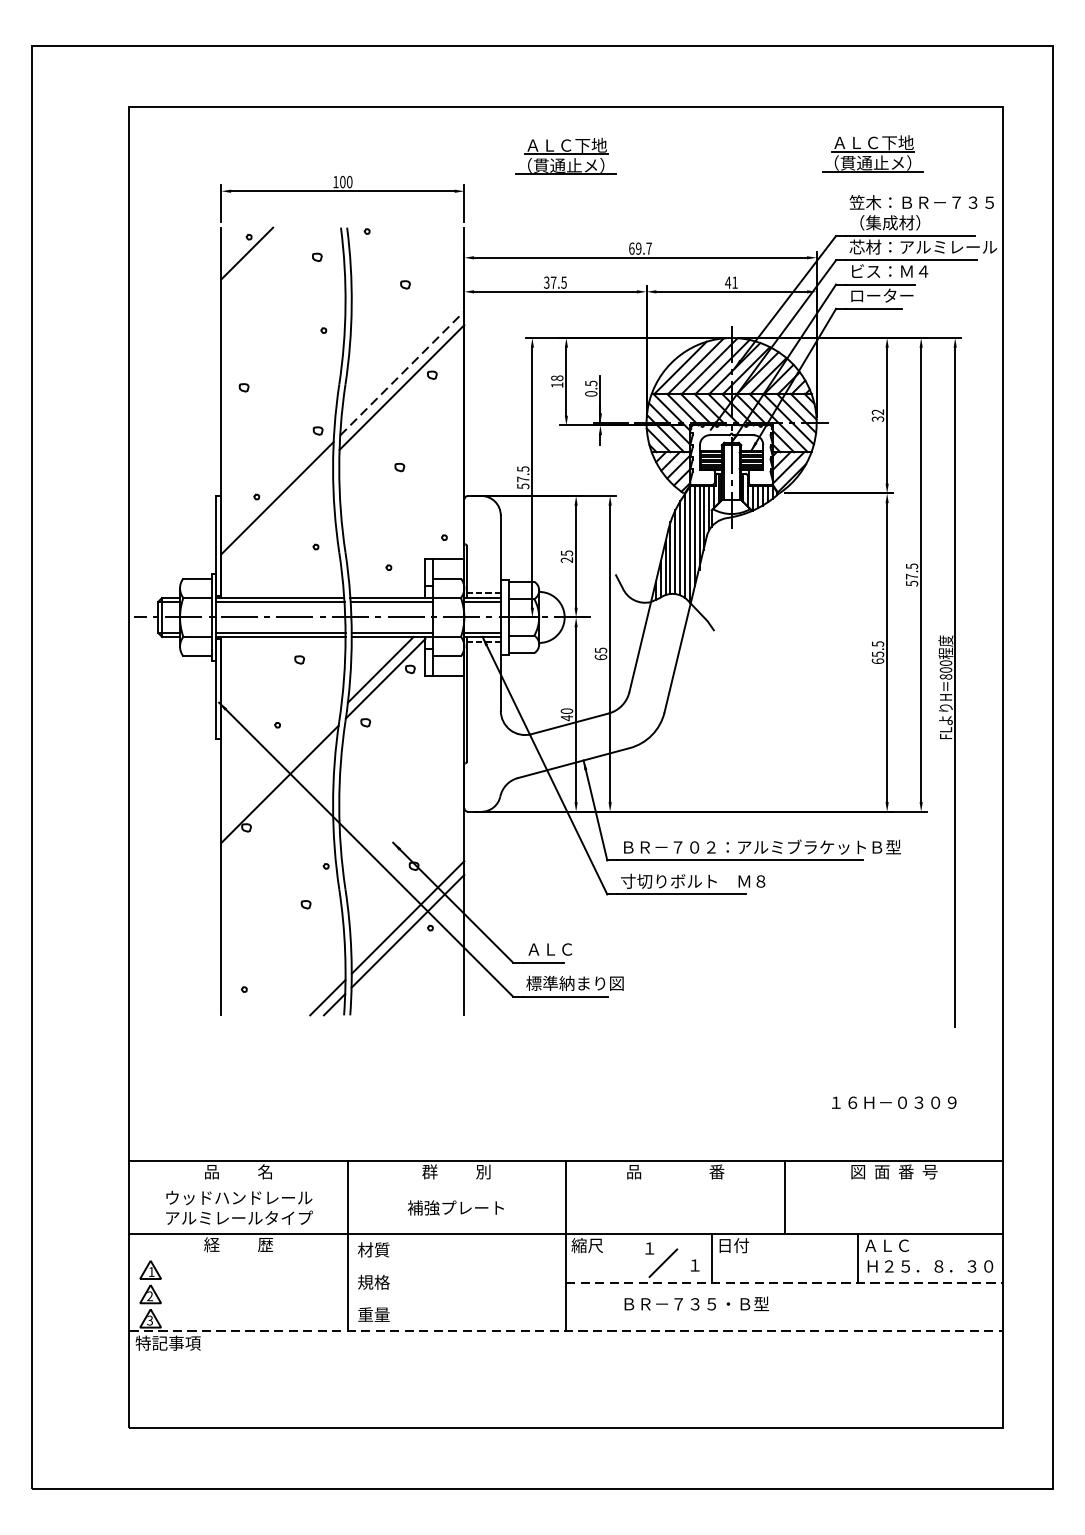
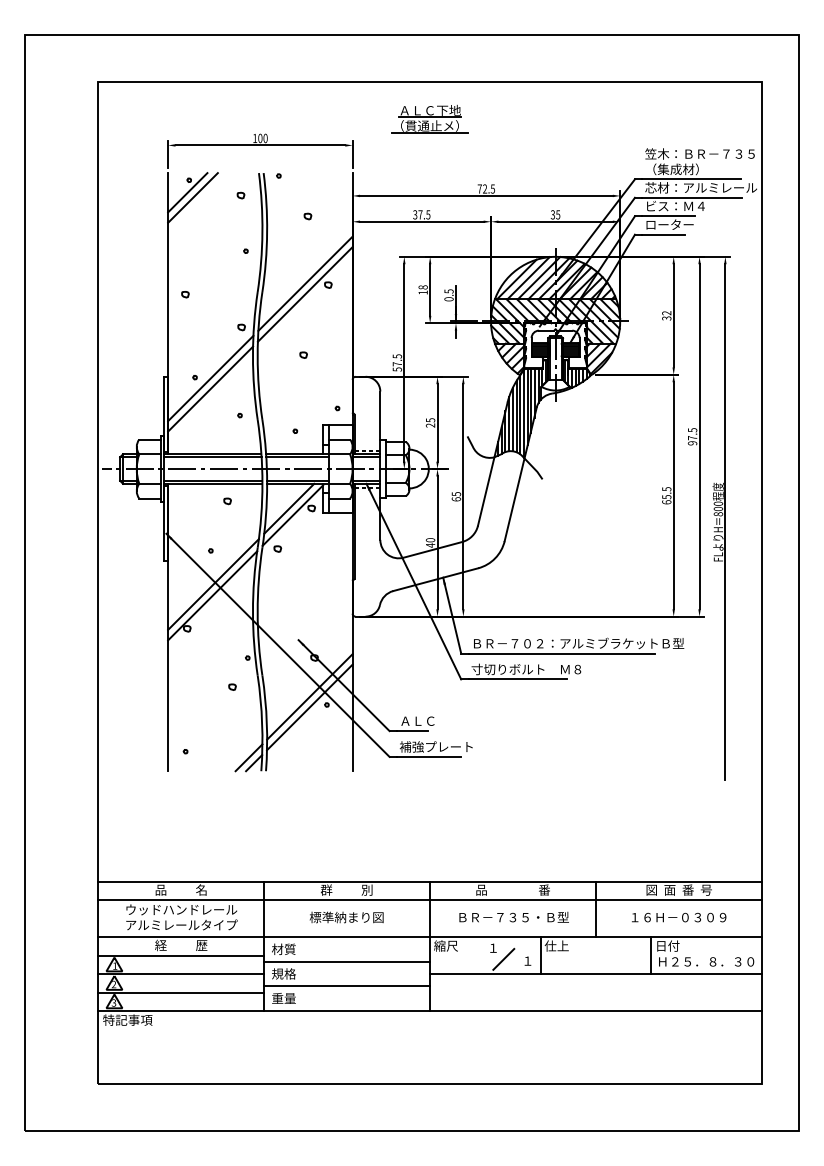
part: (872, 153) -> (662, 116), removed
text: (640, 247) -> (486, 188), 69.7 -> 72.5
line: (253, 259) -> (192, 197), added
text: (731, 282) -> (555, 214), 41 -> 35
line: (402, 373) -> (305, 283), dashed -> solid
line: (277, 511) -> (210, 388), added
text: (910, 583) -> (691, 443), 57.5 -> 97.5
line: (281, 769) -> (213, 584), added
text: (574, 982) -> (436, 746), 標準納まり図 -> 補強プレート
text: (894, 1102) -> (679, 917), moved
line: (565, 1185) -> (429, 900), added
text: (456, 1208) -> (346, 917), 補強プレート -> 標準納まり図
text: (732, 1244) -> (556, 945), 日付 -> 仕上
text: (886, 1244) -> (673, 945), ＡＬＣ -> 日付
line: (237, 1258) -> (180, 955), added
line: (456, 1265) -> (346, 961), added
line: (237, 1283) -> (180, 974), added
line: (784, 1283) -> (595, 974), dashed -> solid
line: (456, 1298) -> (346, 986), added
text: (695, 1302) -> (513, 916), moved
line: (237, 1306) -> (180, 992), added
line: (565, 1331) -> (429, 1011), dashed -> solid

